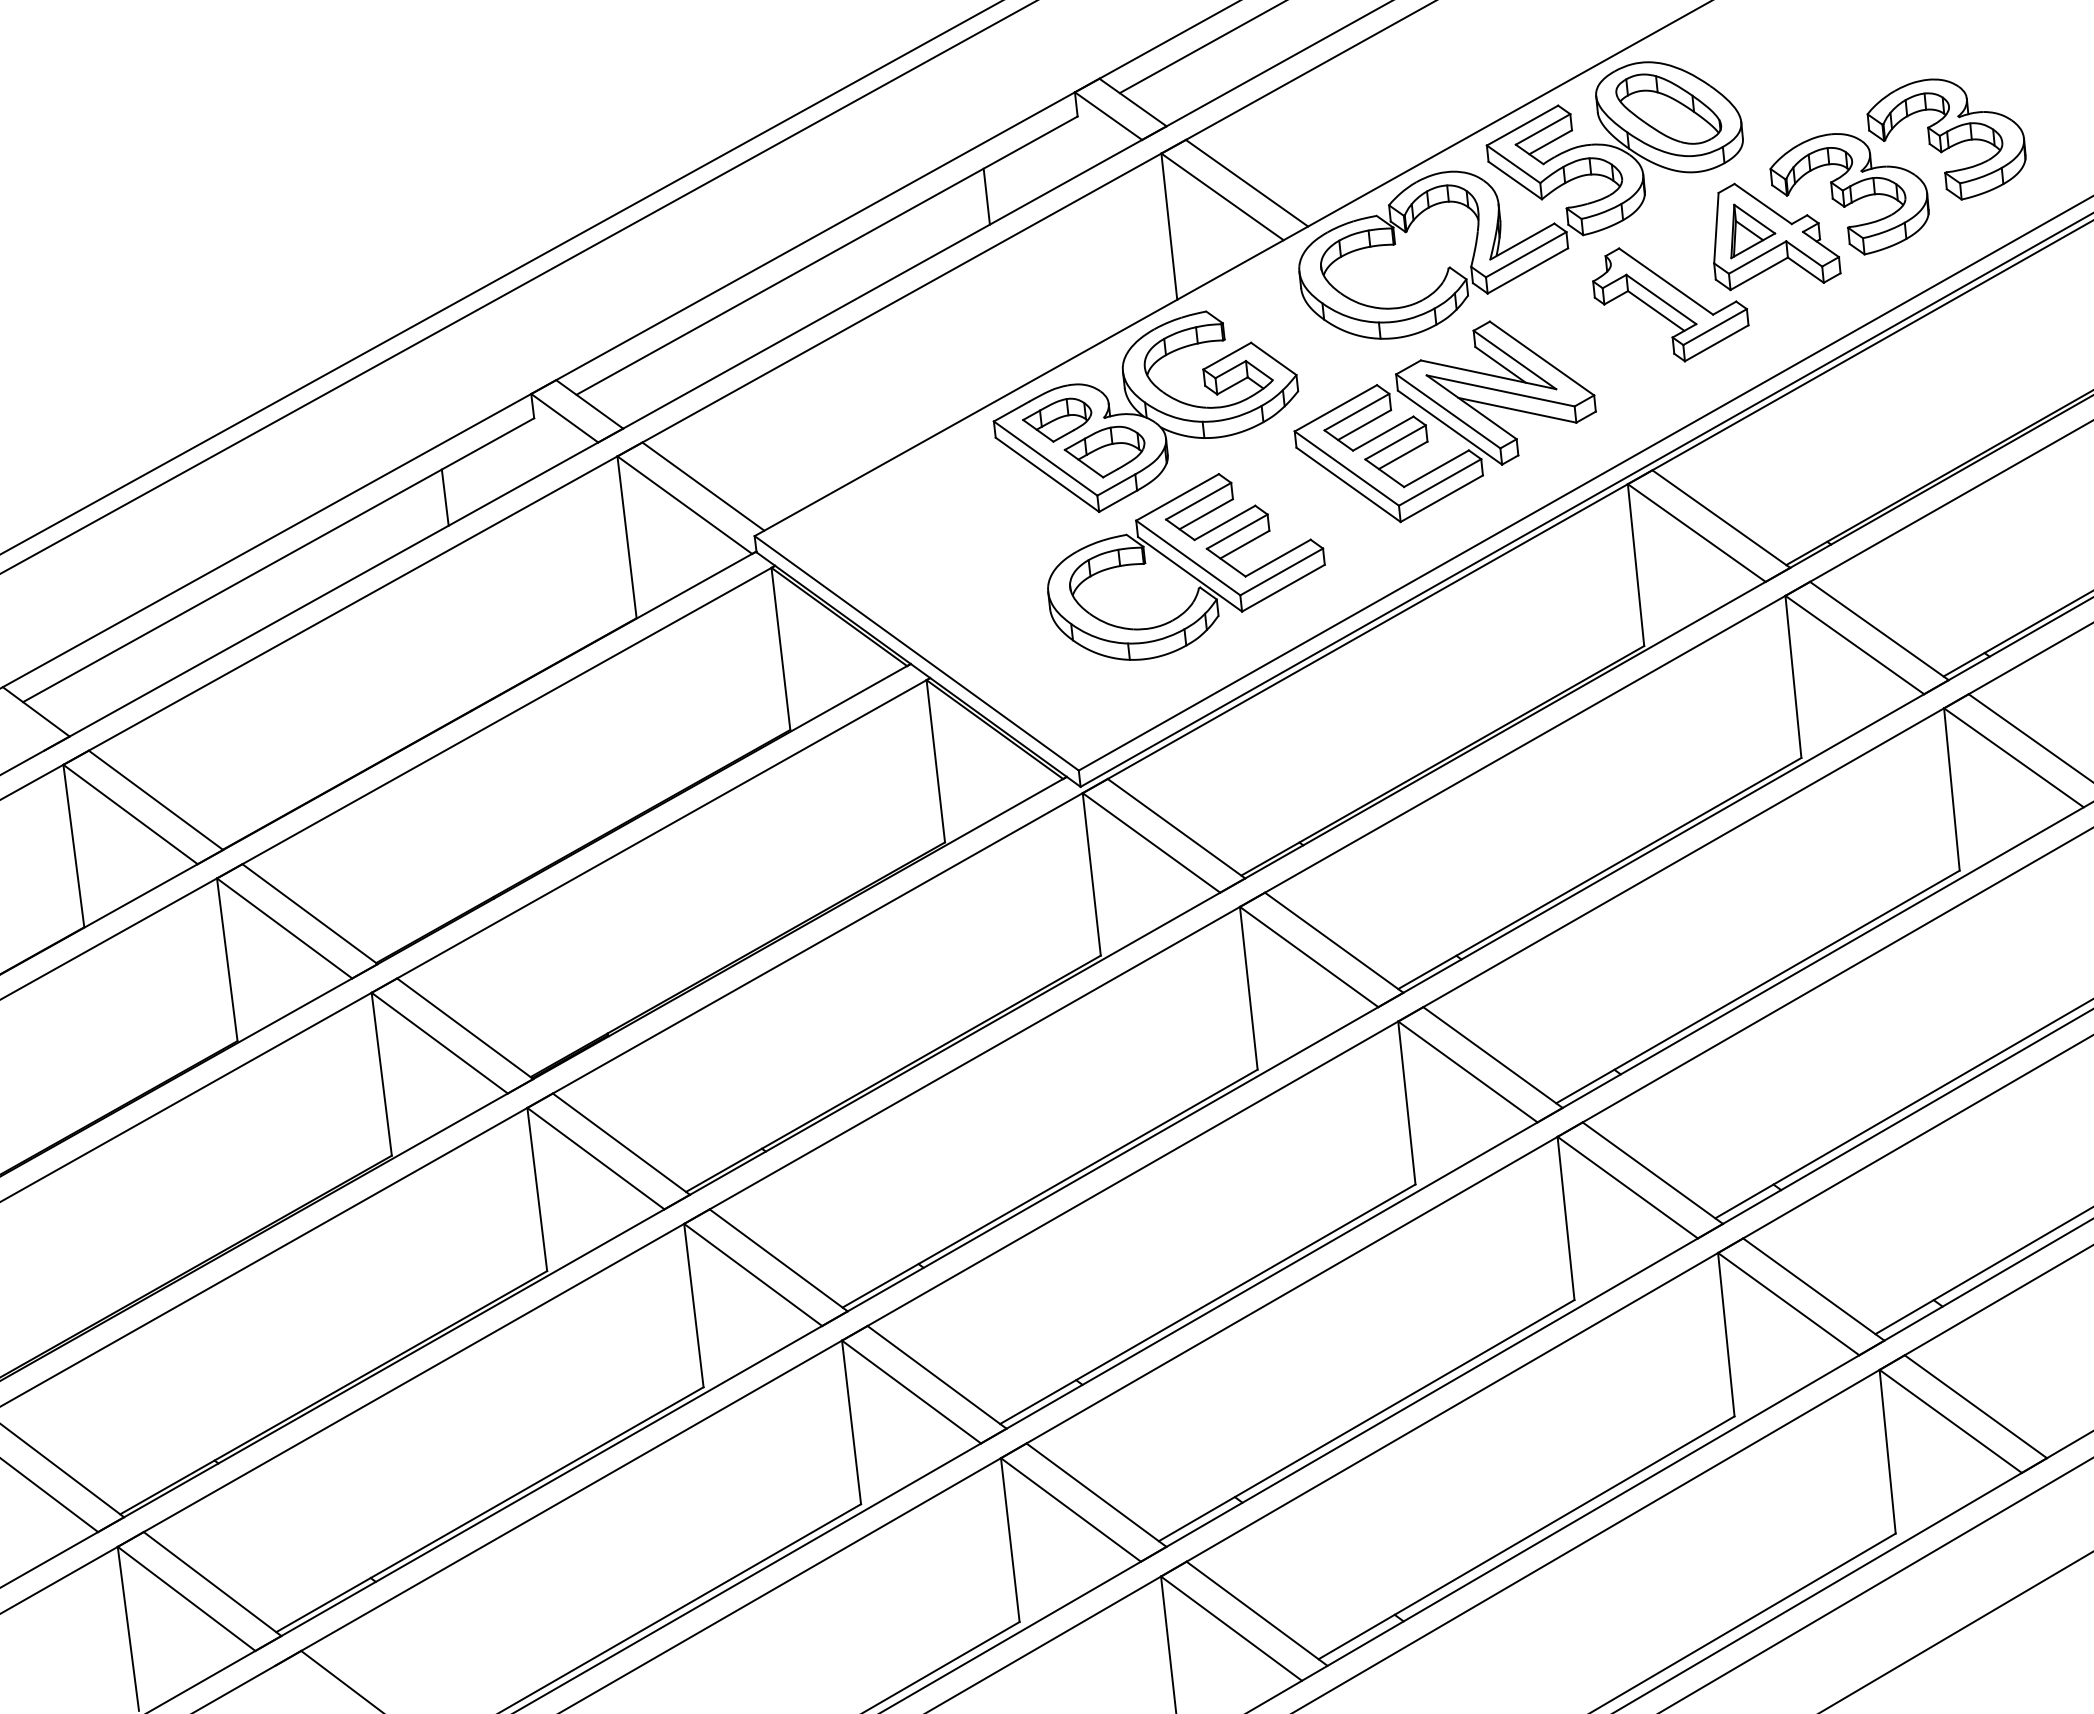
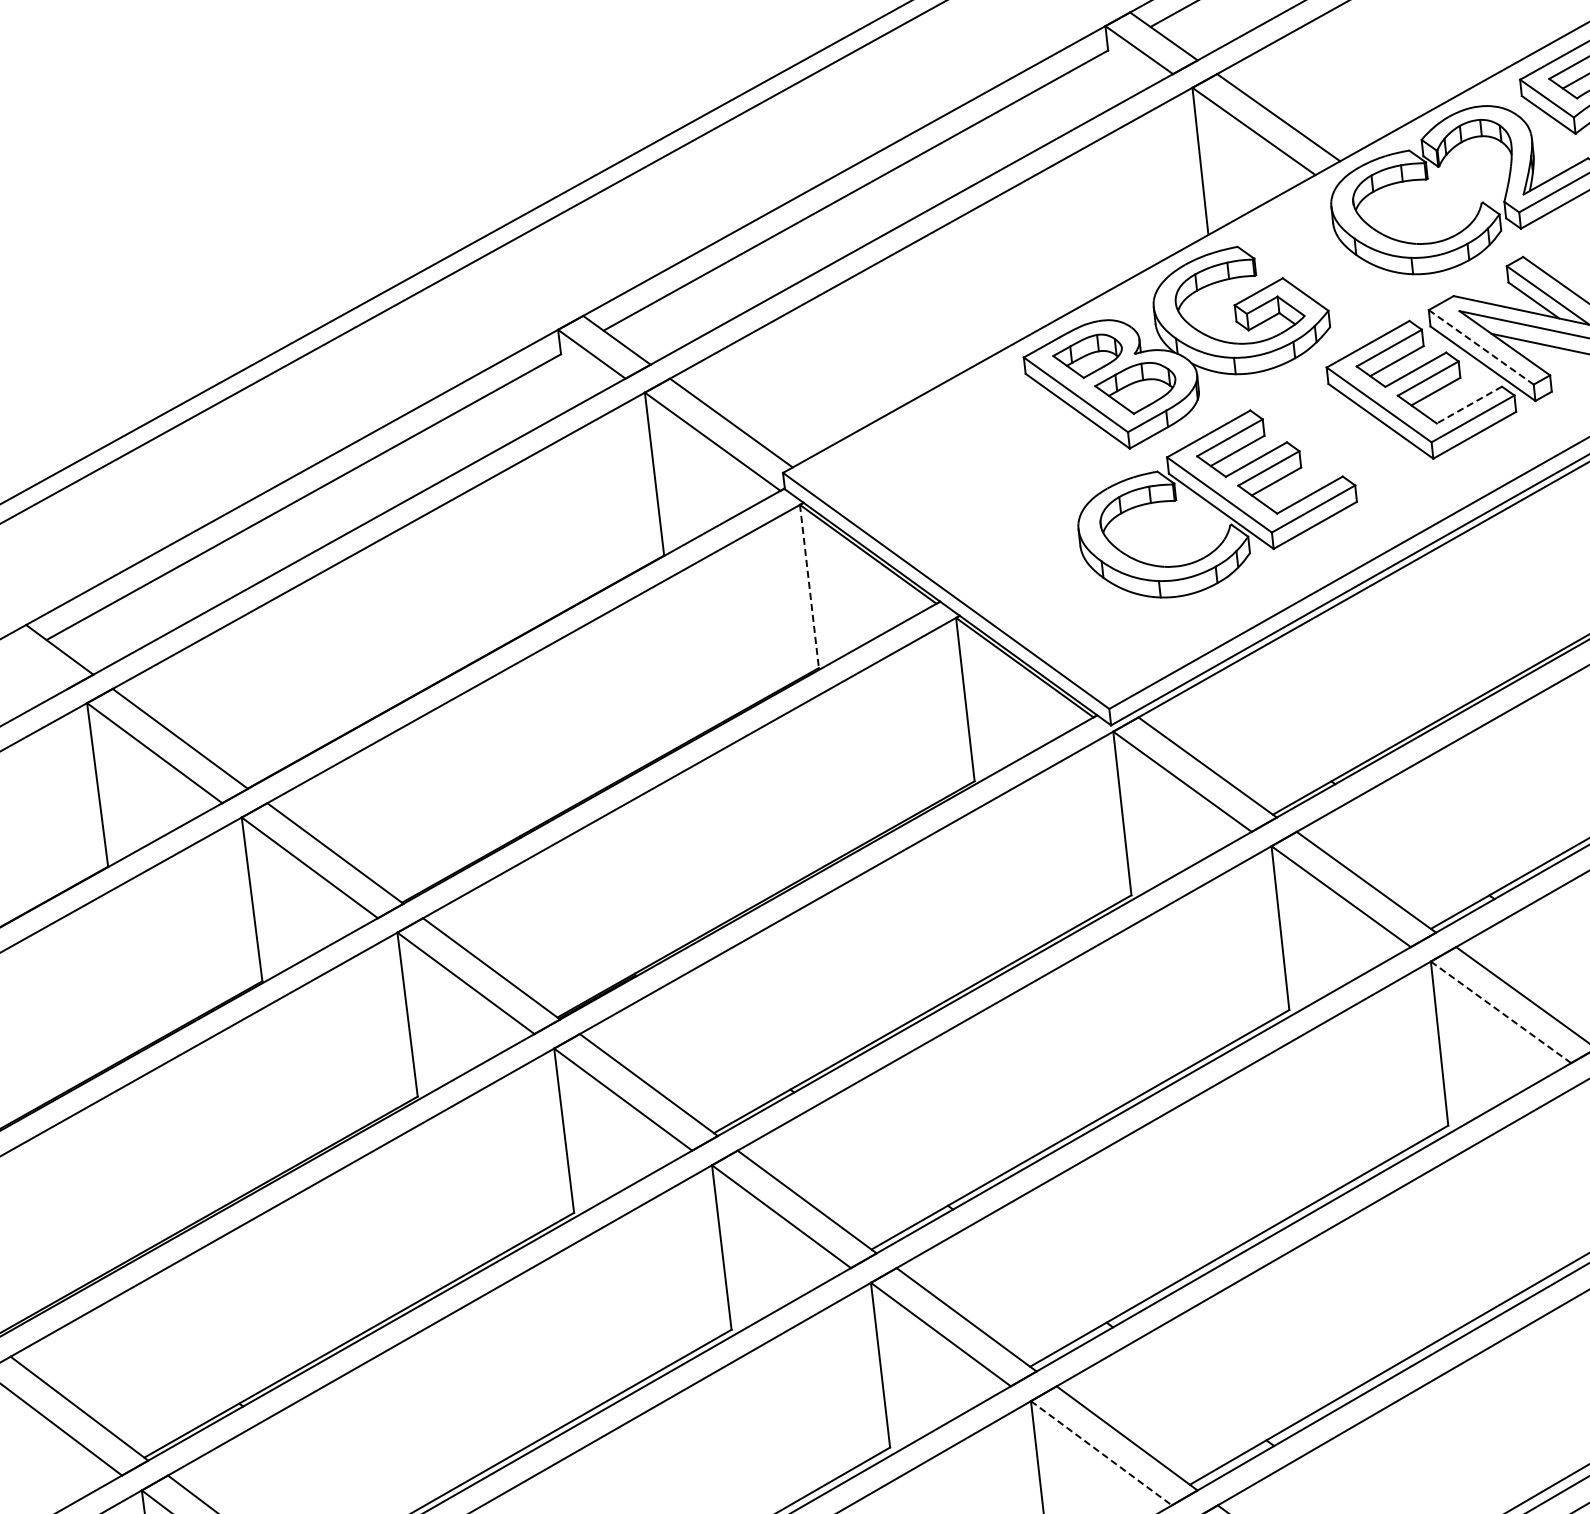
line: (986, 196) -> (1016, 131), removed
line: (1448, 411) -> (1481, 347), solid -> dashed
line: (1436, 468) -> (1469, 404), solid -> dashed
line: (444, 497) -> (470, 434), removed
line: (780, 648) -> (809, 586), solid -> dashed
line: (1468, 1072) -> (1501, 1012), solid -> dashed
line: (1071, 1510) -> (1101, 1453), solid -> dashed

